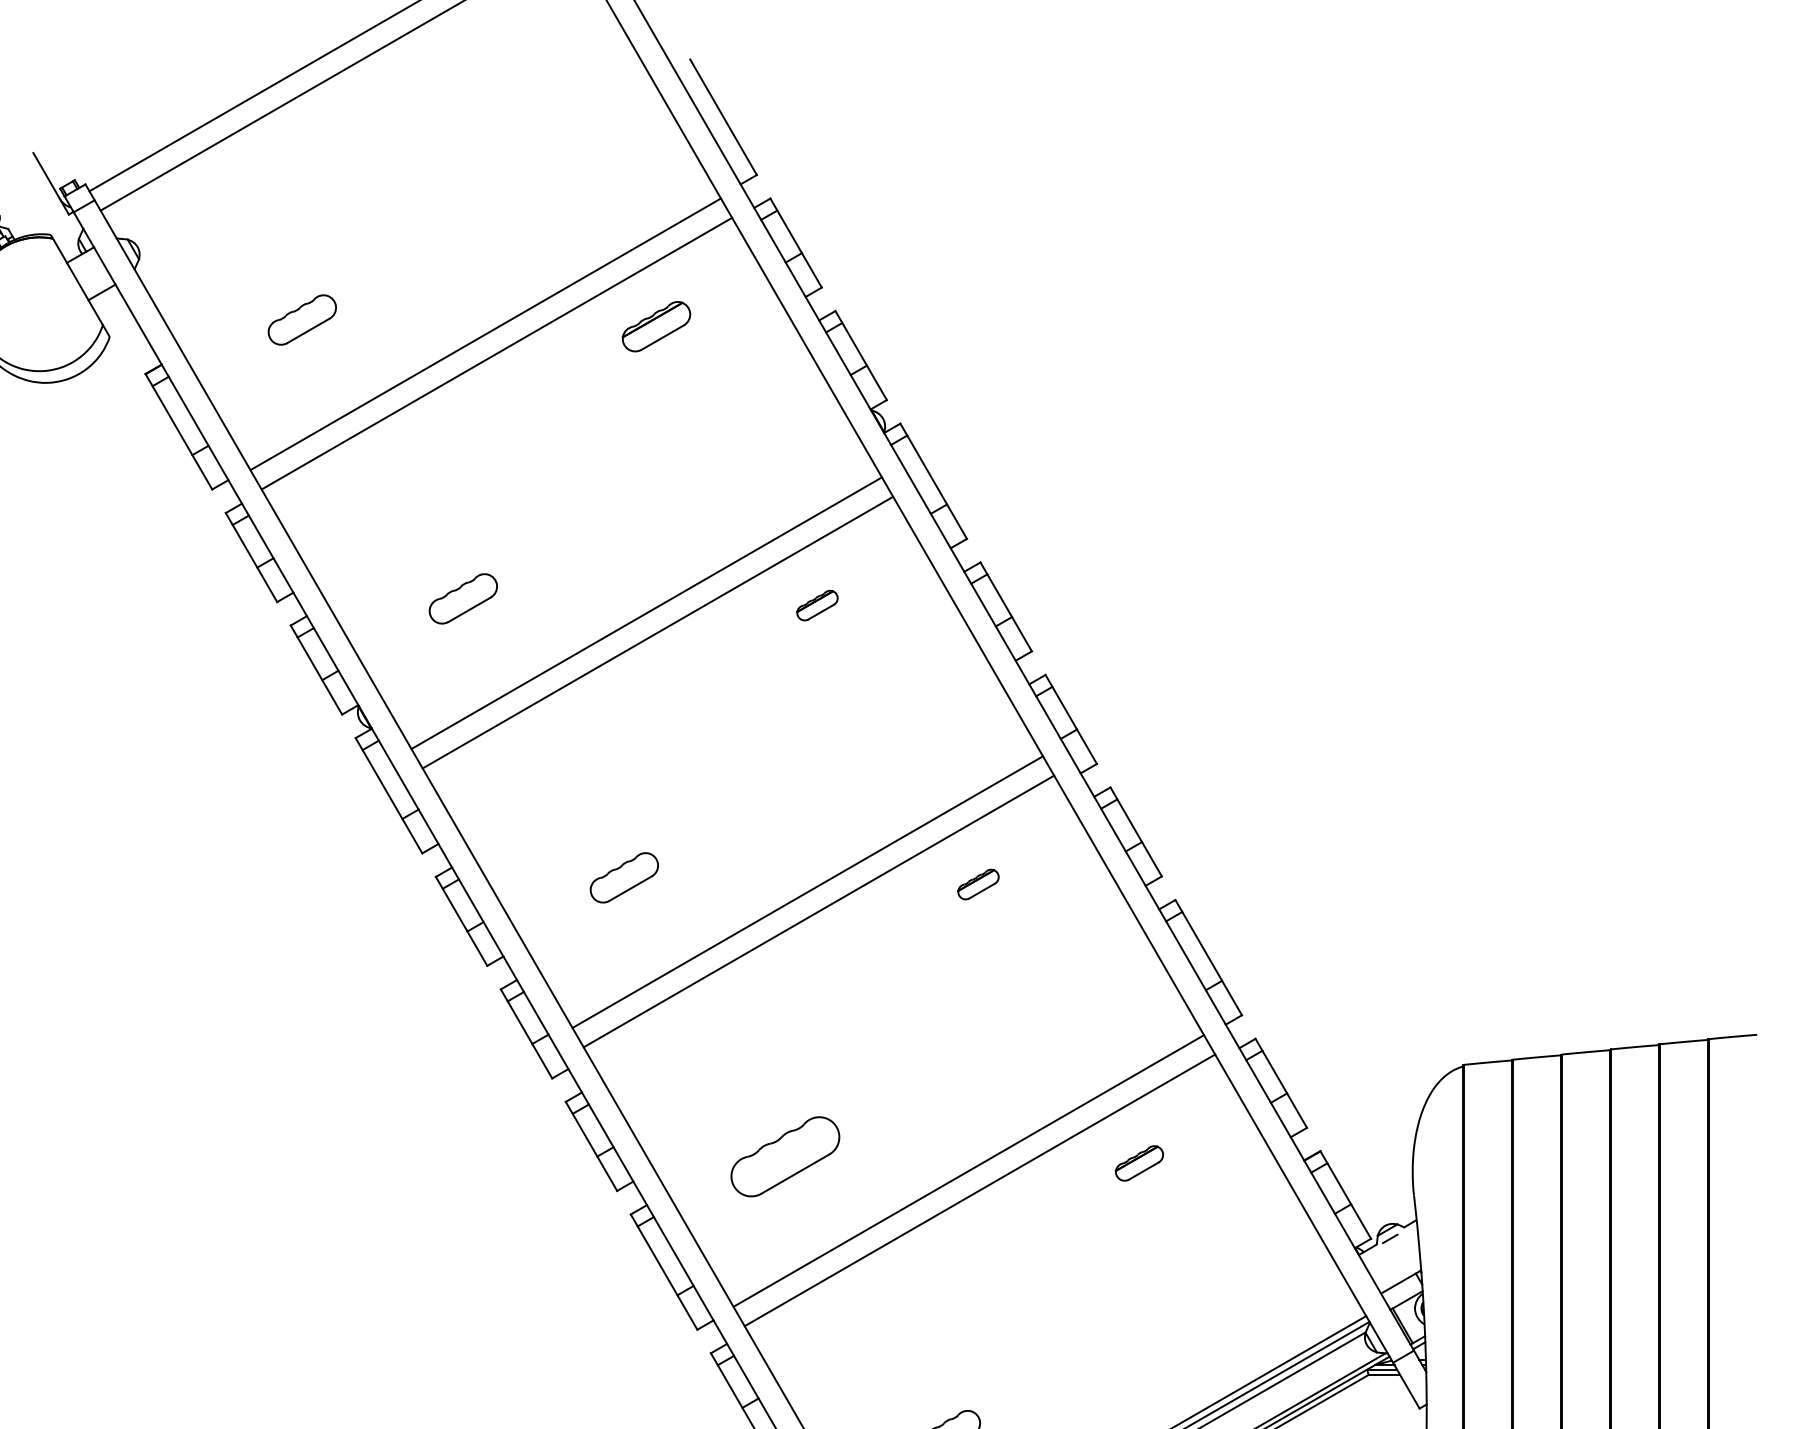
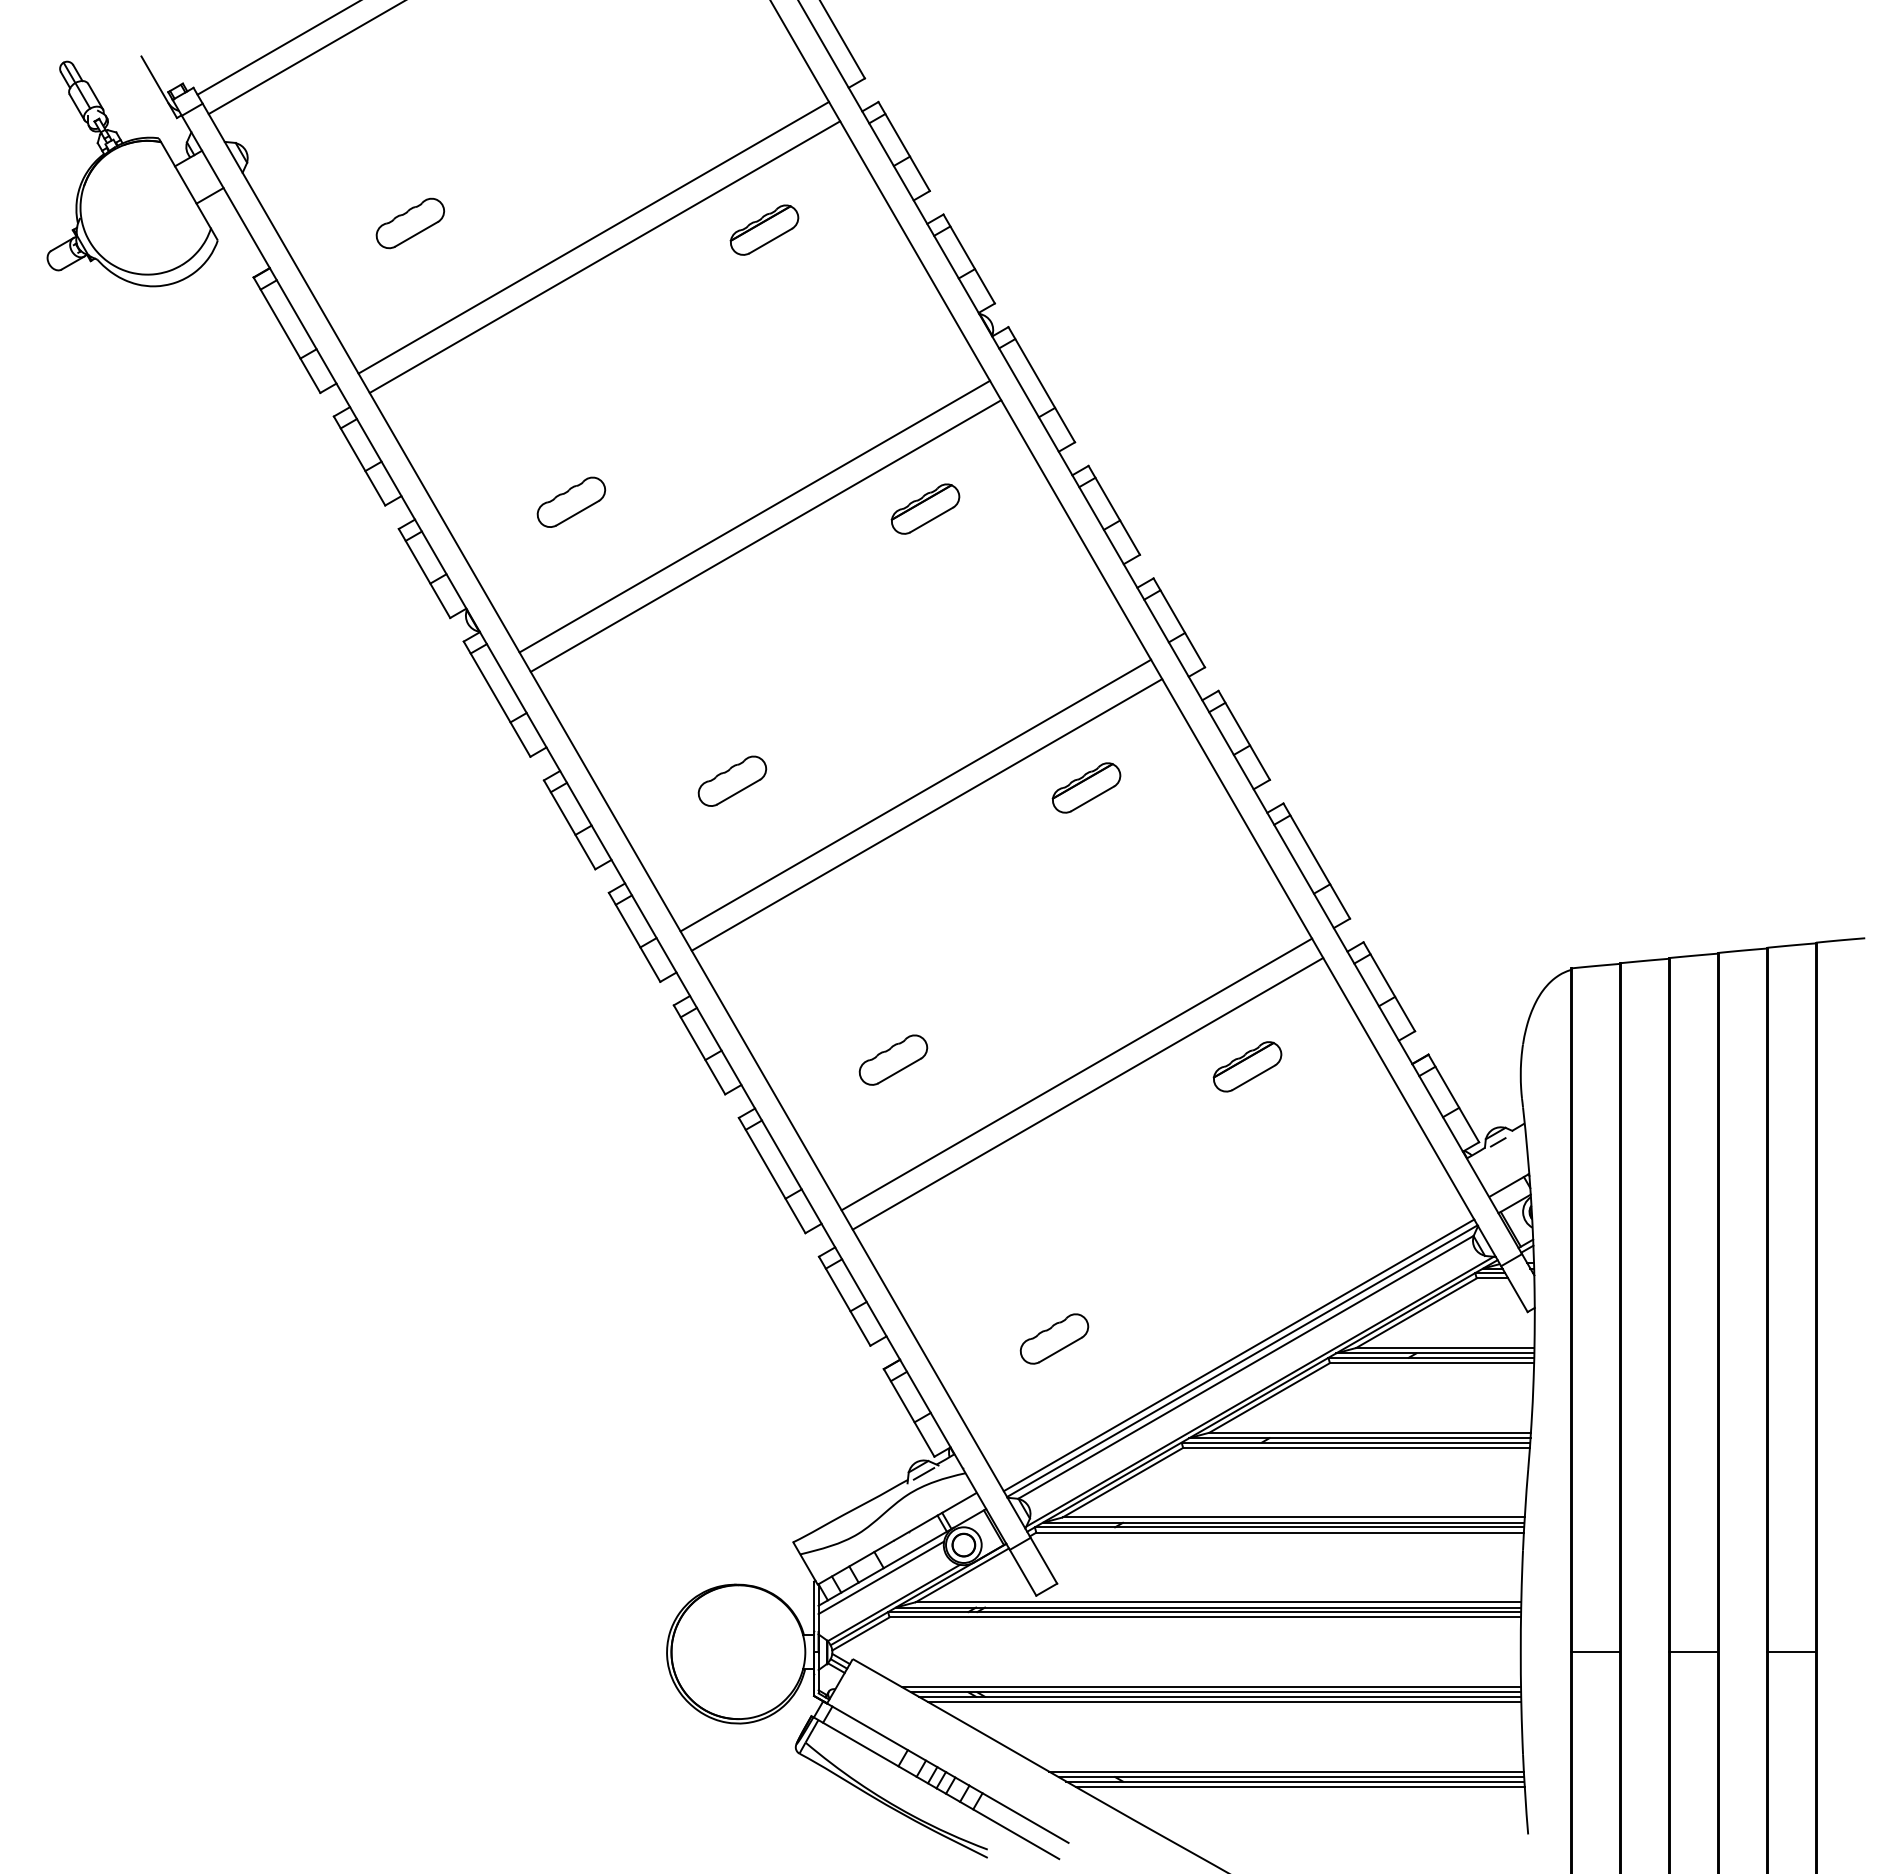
part: (817, 605) -> (925, 508), size x1.67
part: (978, 884) -> (1086, 787), size x1.67
part: (785, 1156) -> (893, 1059), size x0.62
part: (1139, 1163) -> (1247, 1066), size x1.43

